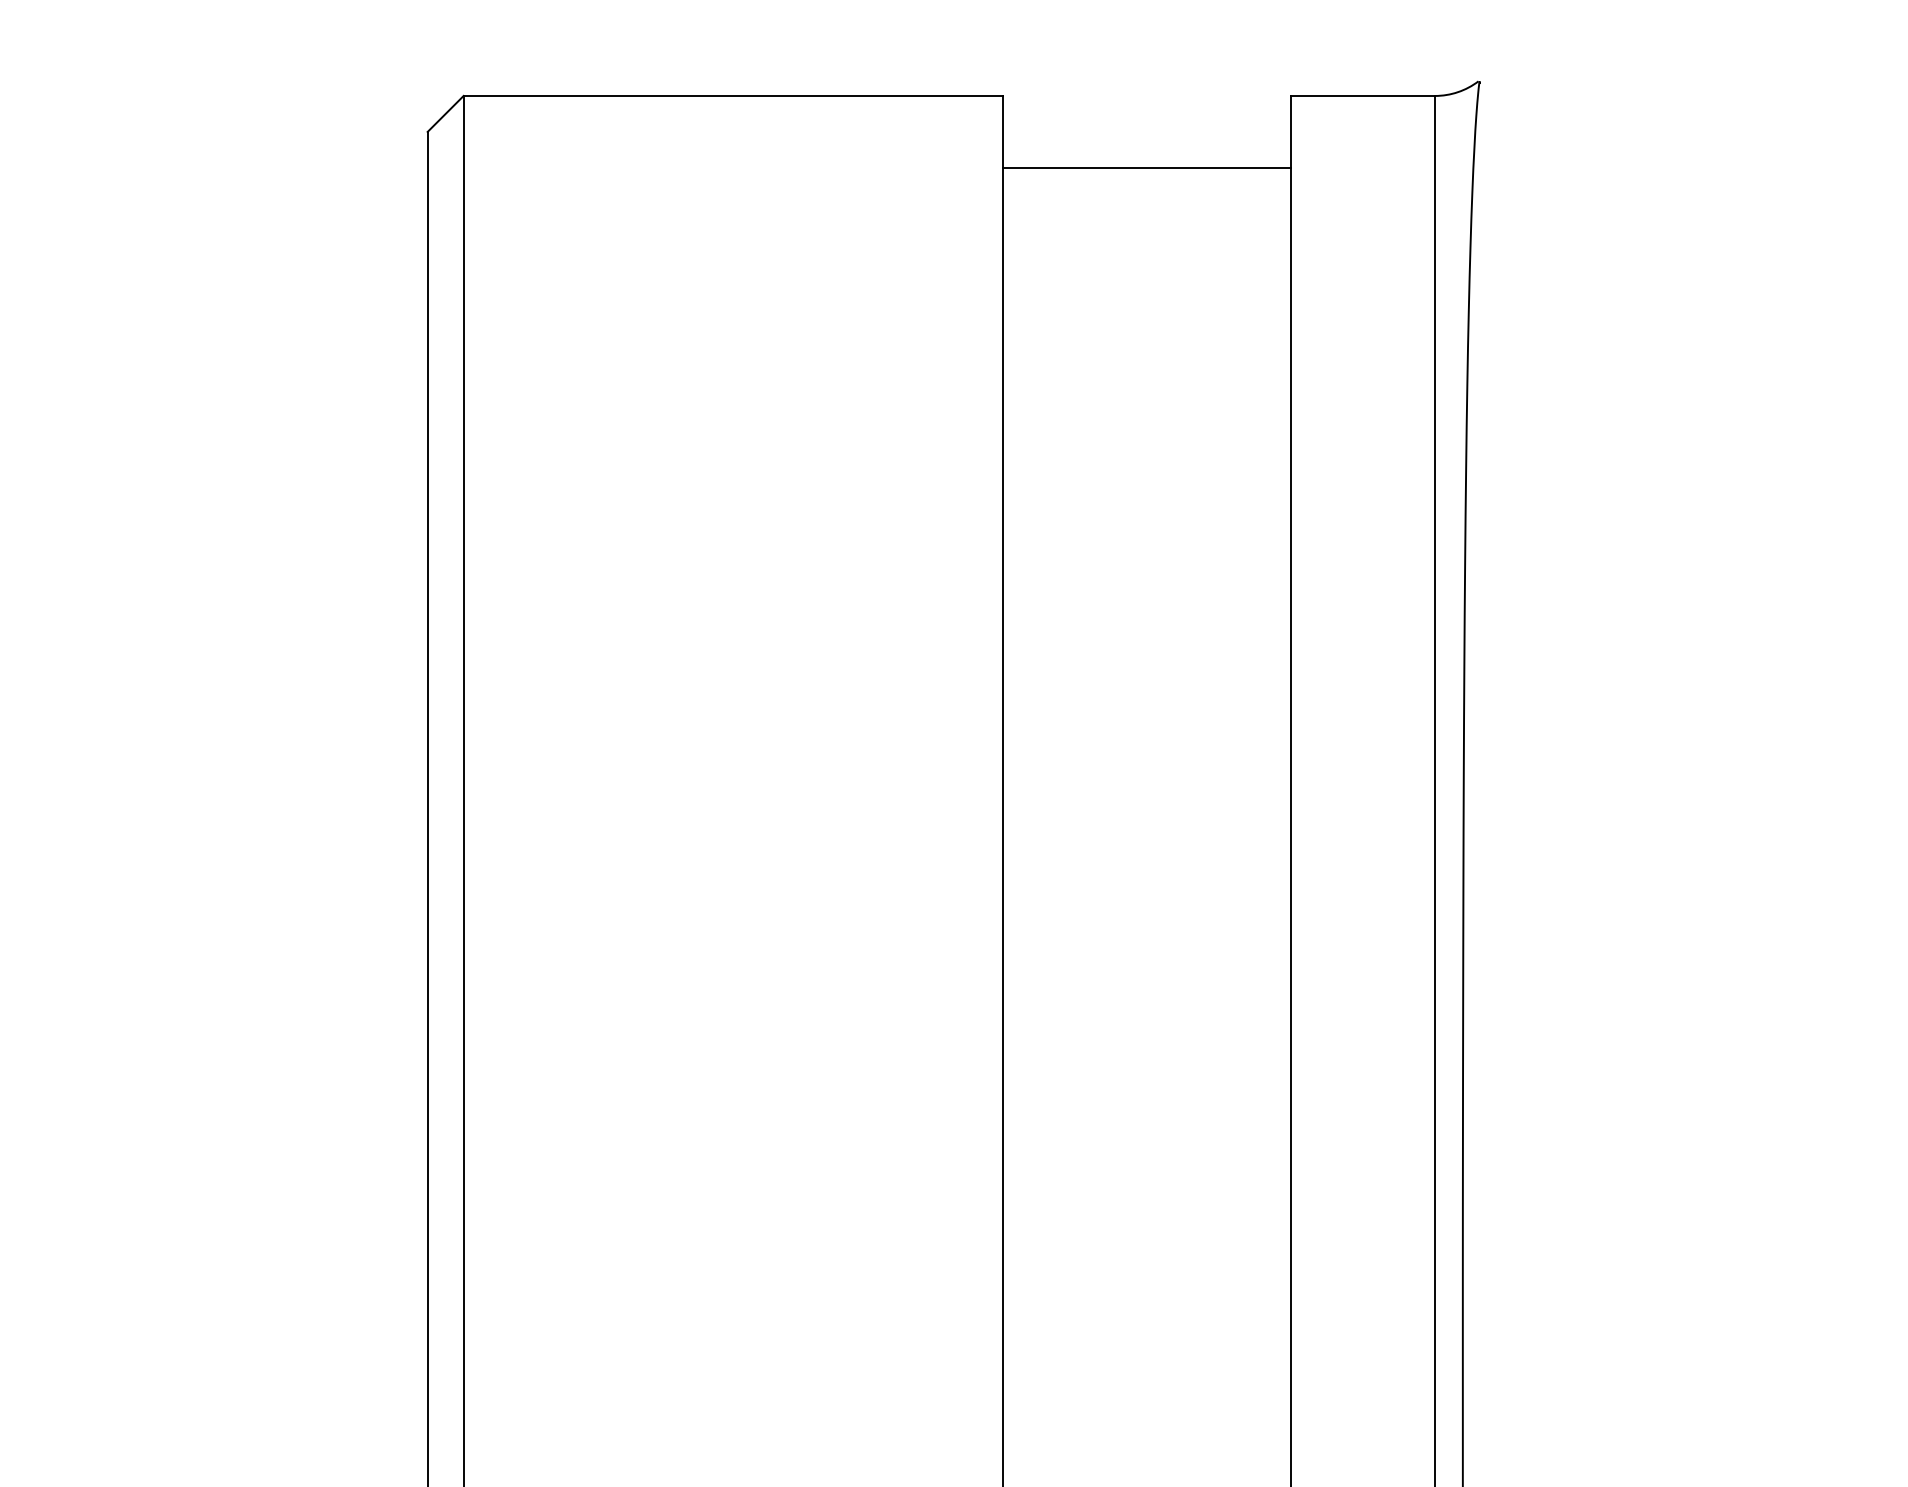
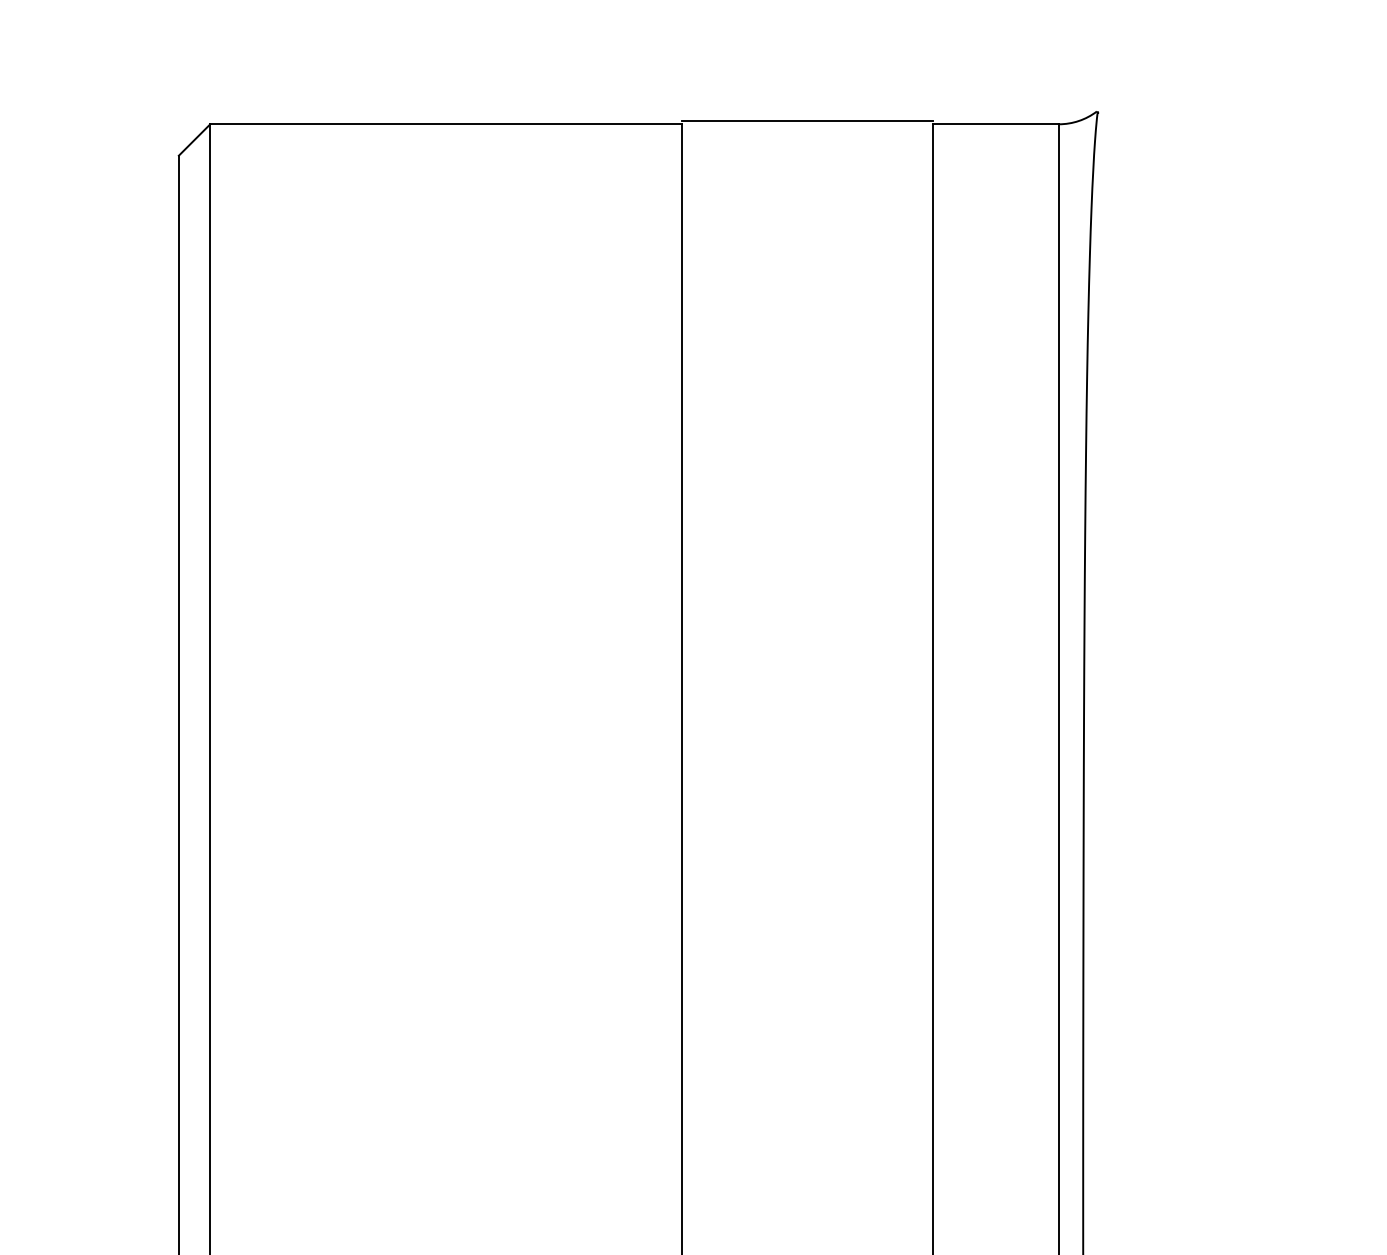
line: (1147, 167) -> (807, 120), moved

